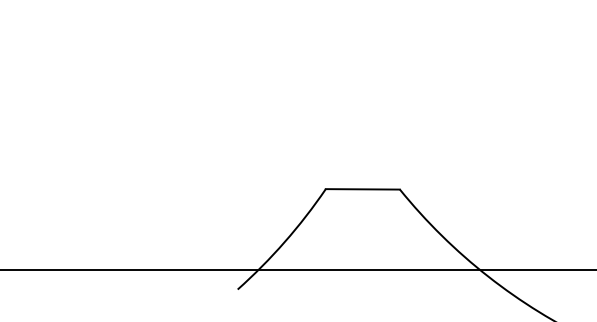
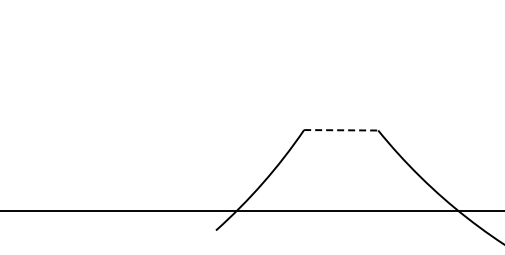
line: (363, 189) -> (341, 130), solid -> dashed

